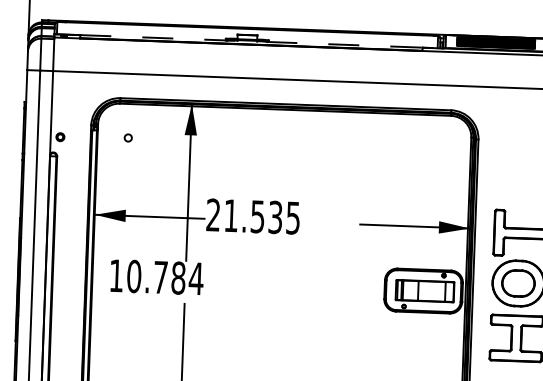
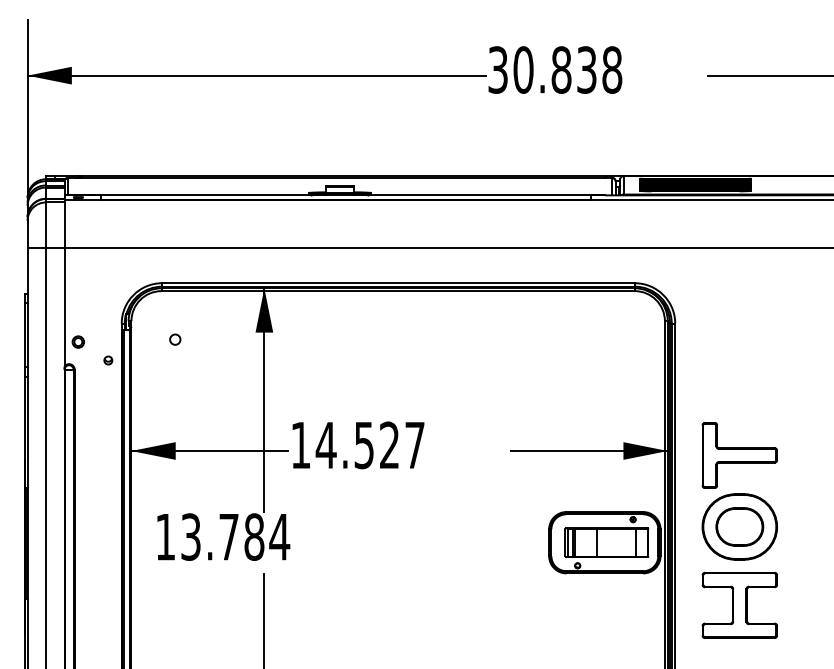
line: (251, 41) -> (346, 195), dashed -> solid
part: (81, 150) -> (108, 360), added
text: (253, 216) -> (357, 445), 21.535 -> 14.527
text: (134, 276) -> (191, 536), 10.784 -> 13.784

